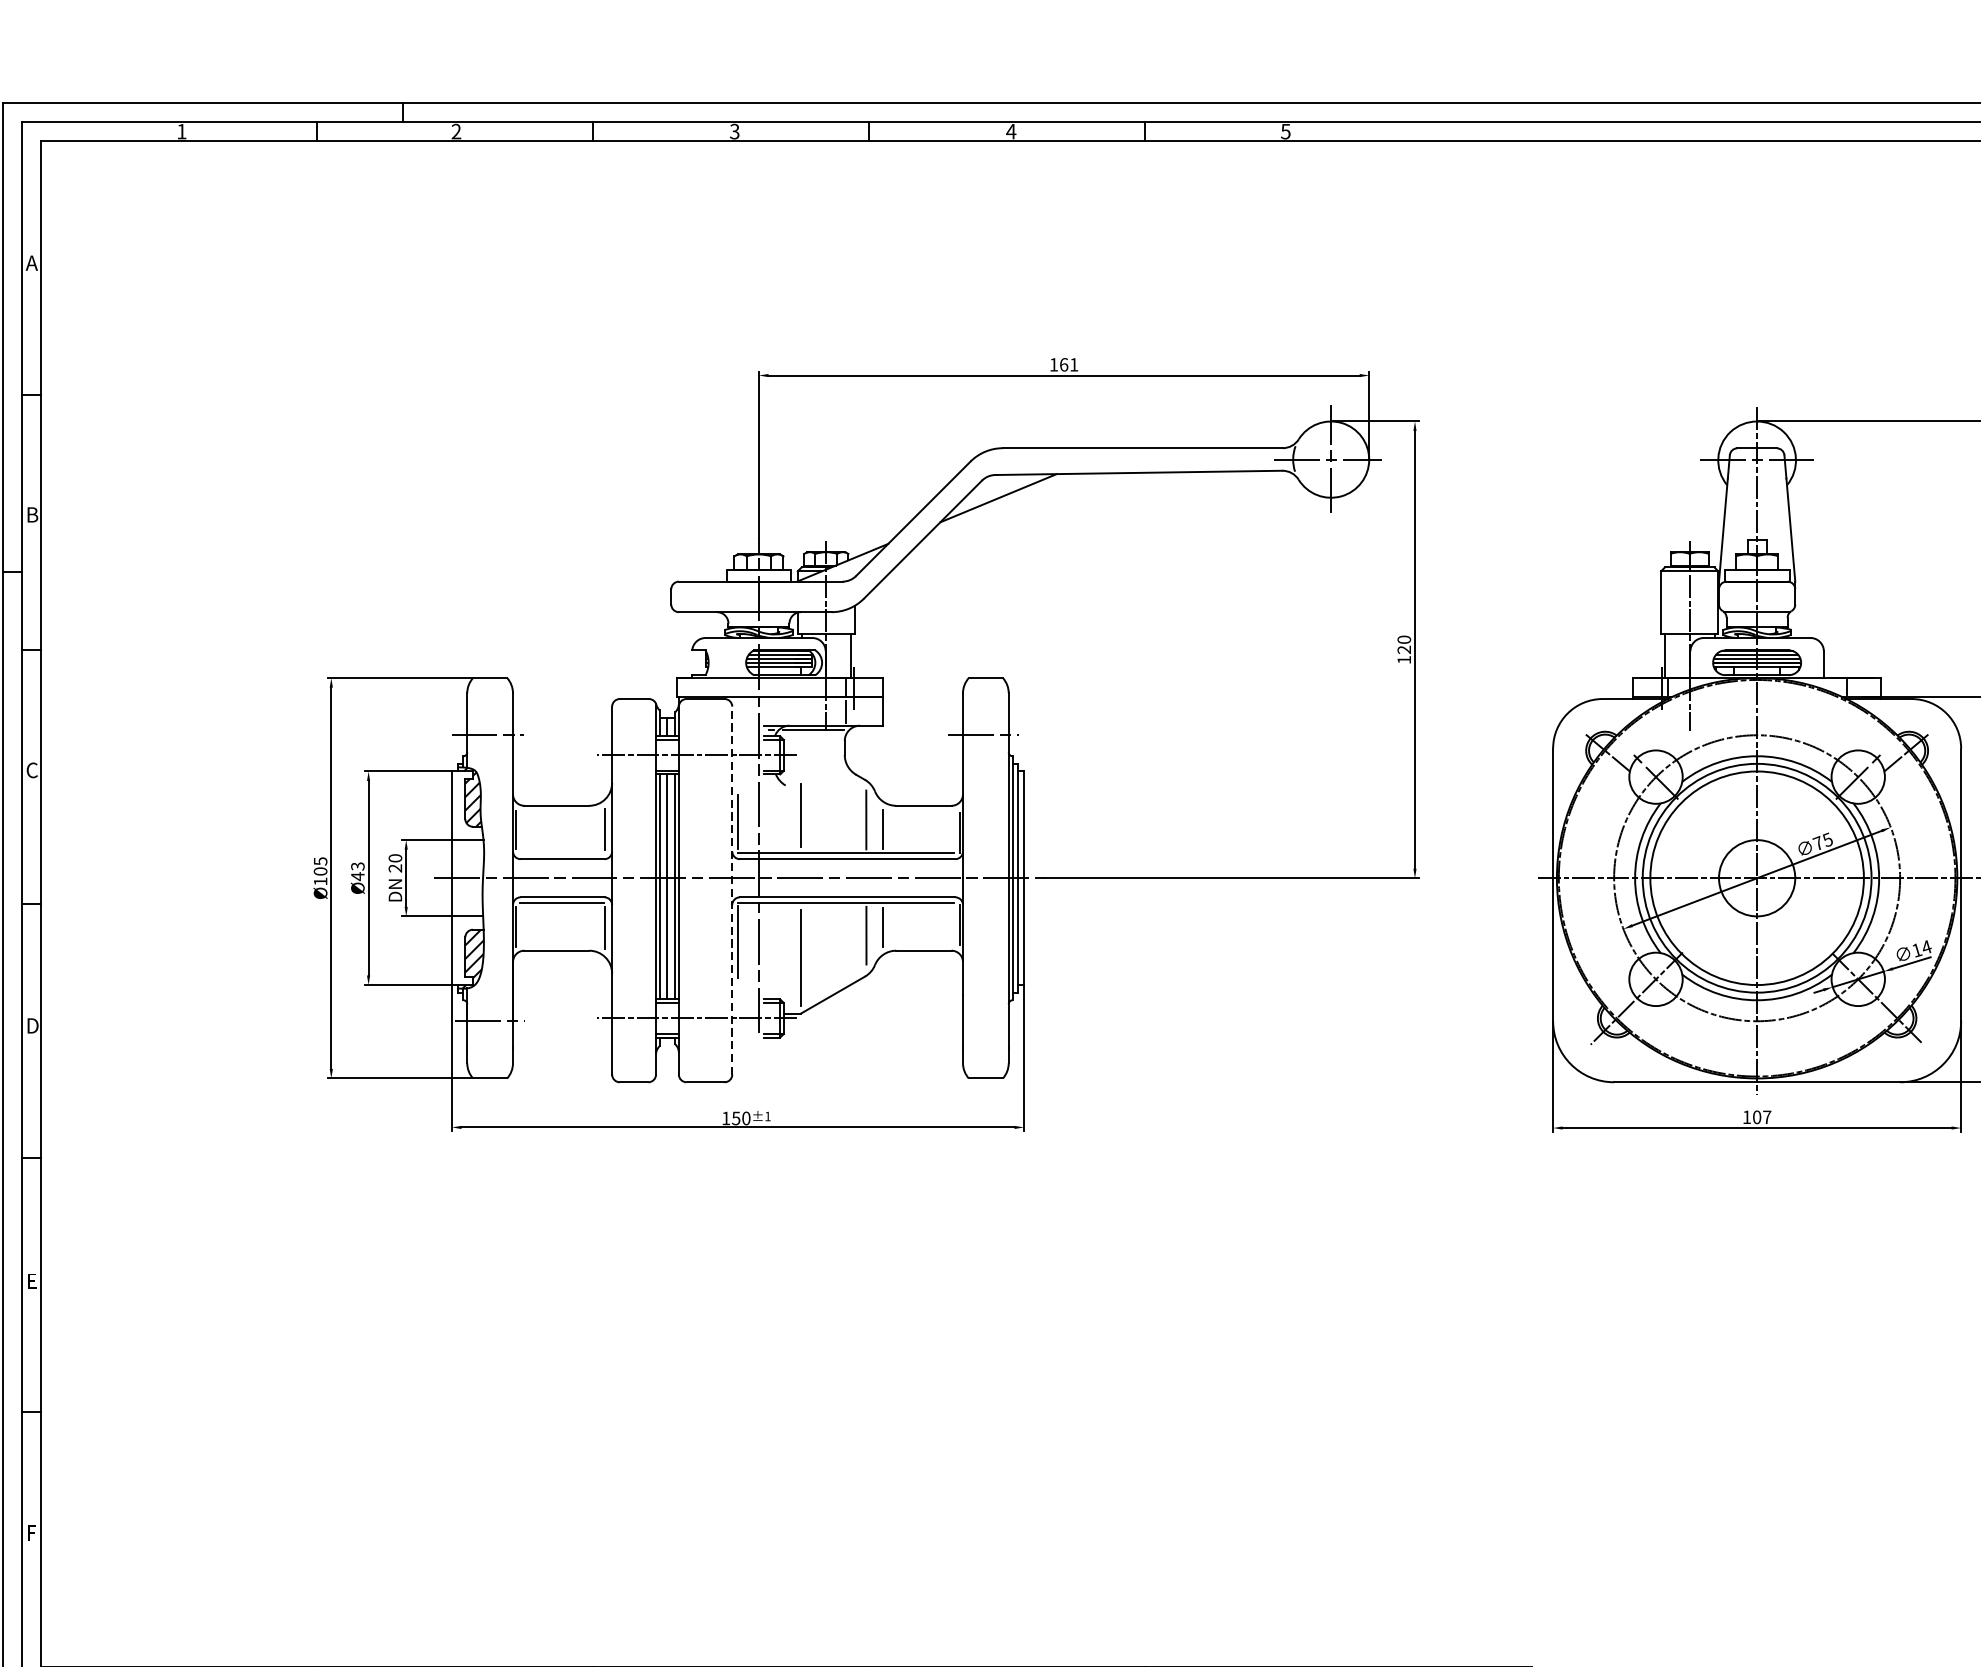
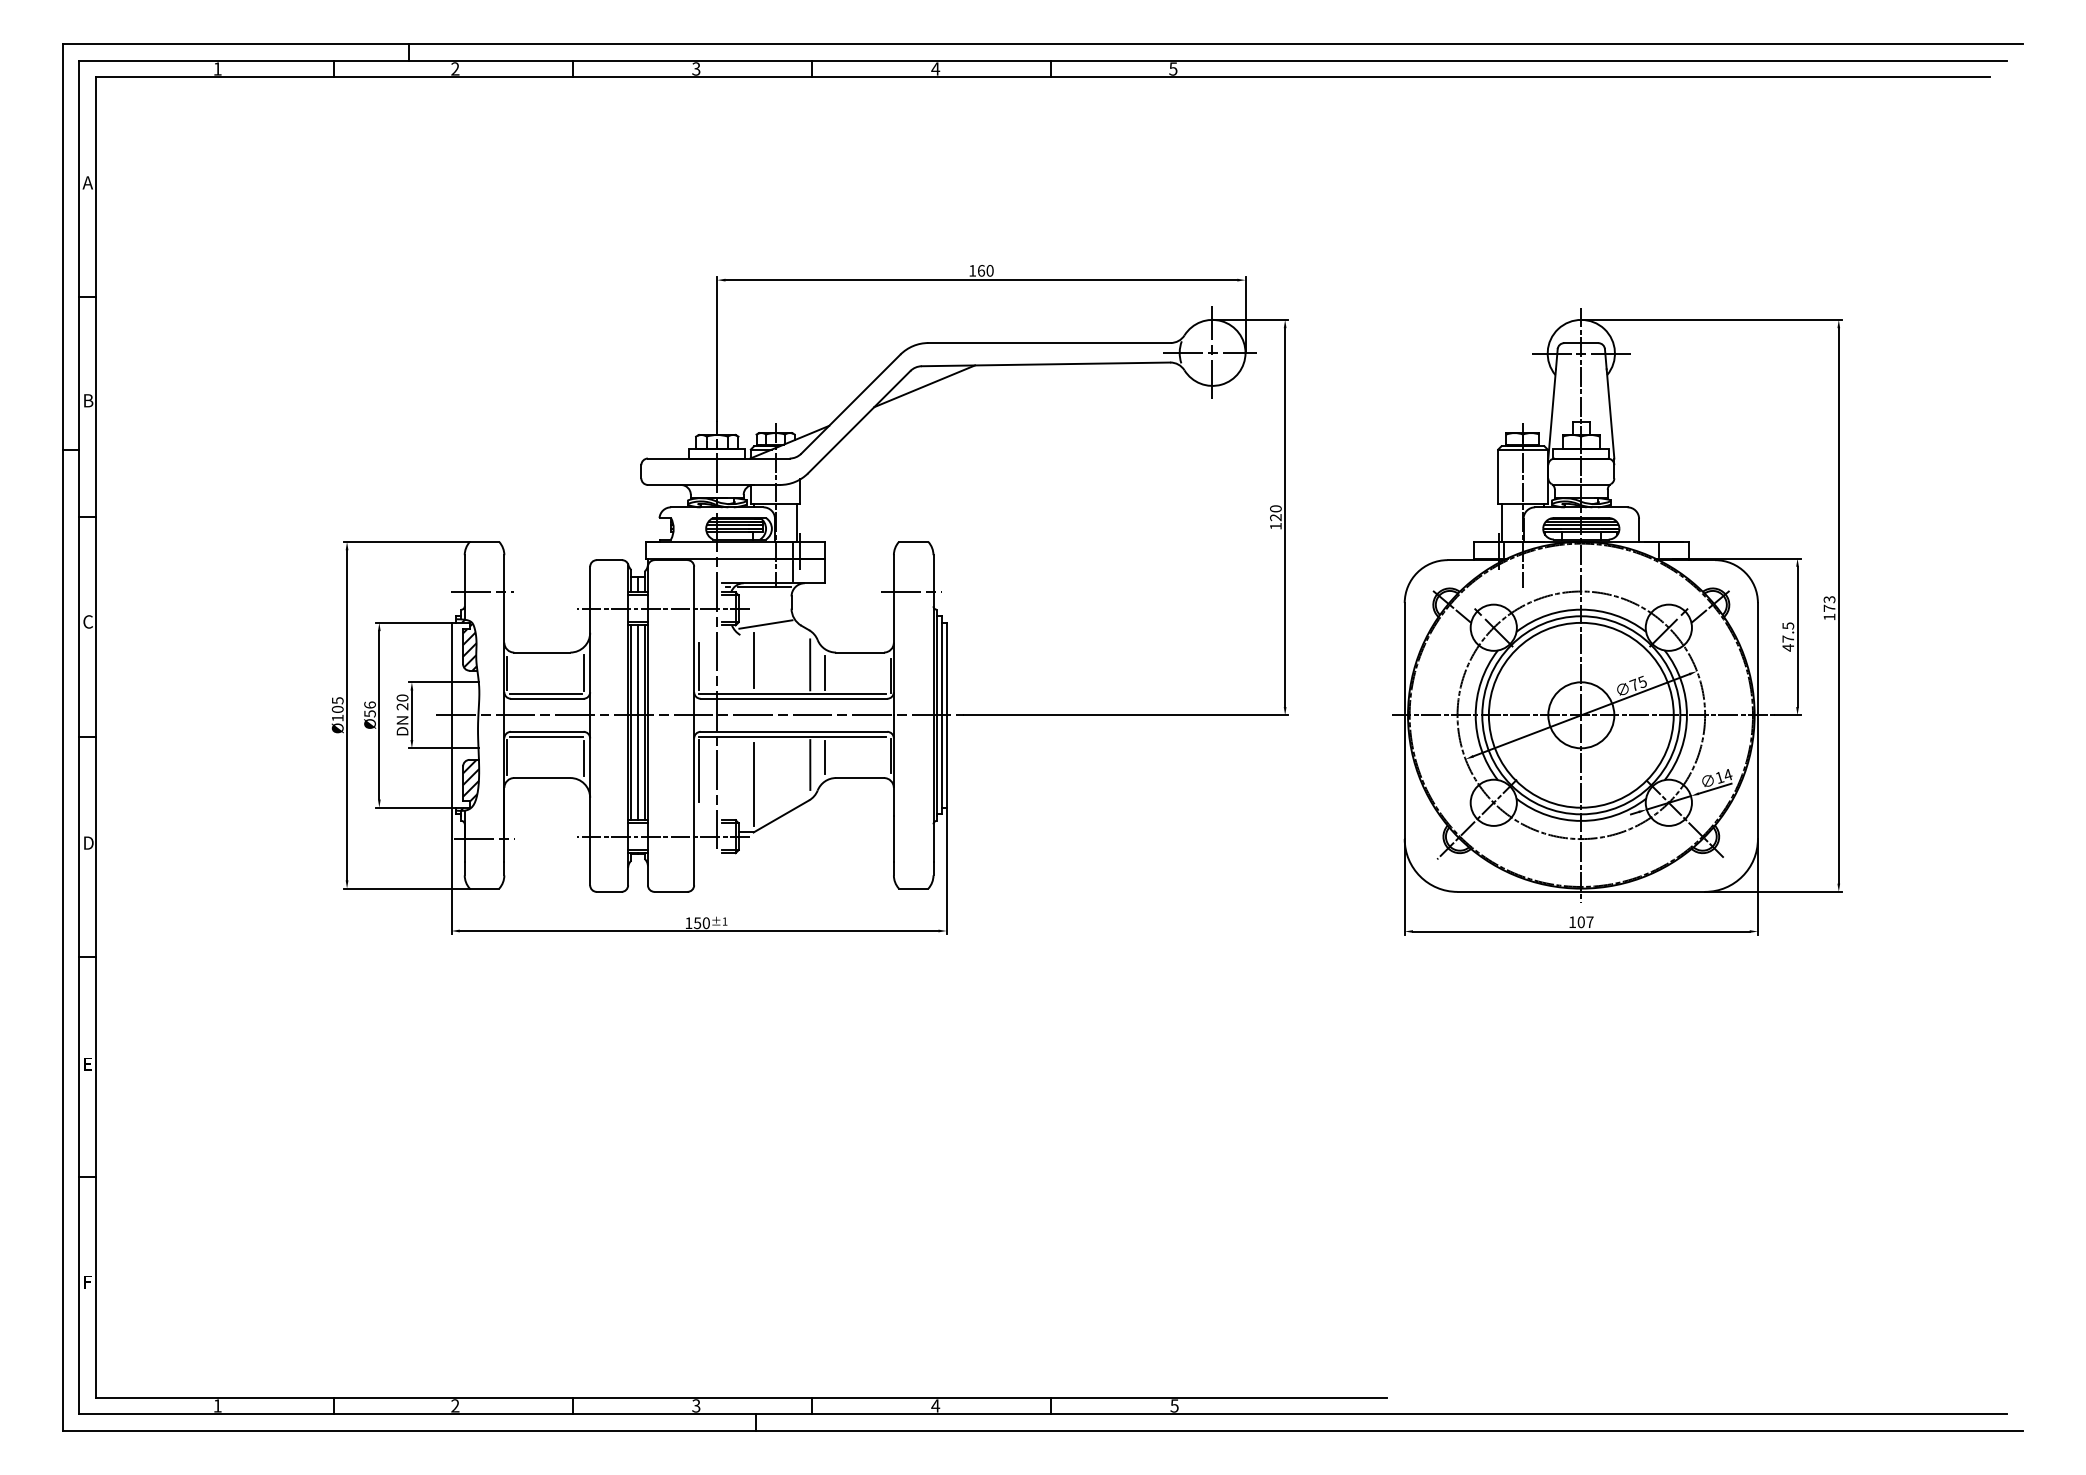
text: (1073, 364) -> (989, 270), 161 -> 160
line: (814, 773) -> (765, 624), added
line: (560, 853) -> (545, 693), added
text: (357, 871) -> (369, 709), Ø43 -> Ø56
line: (732, 890) -> (694, 725), dashed -> solid

